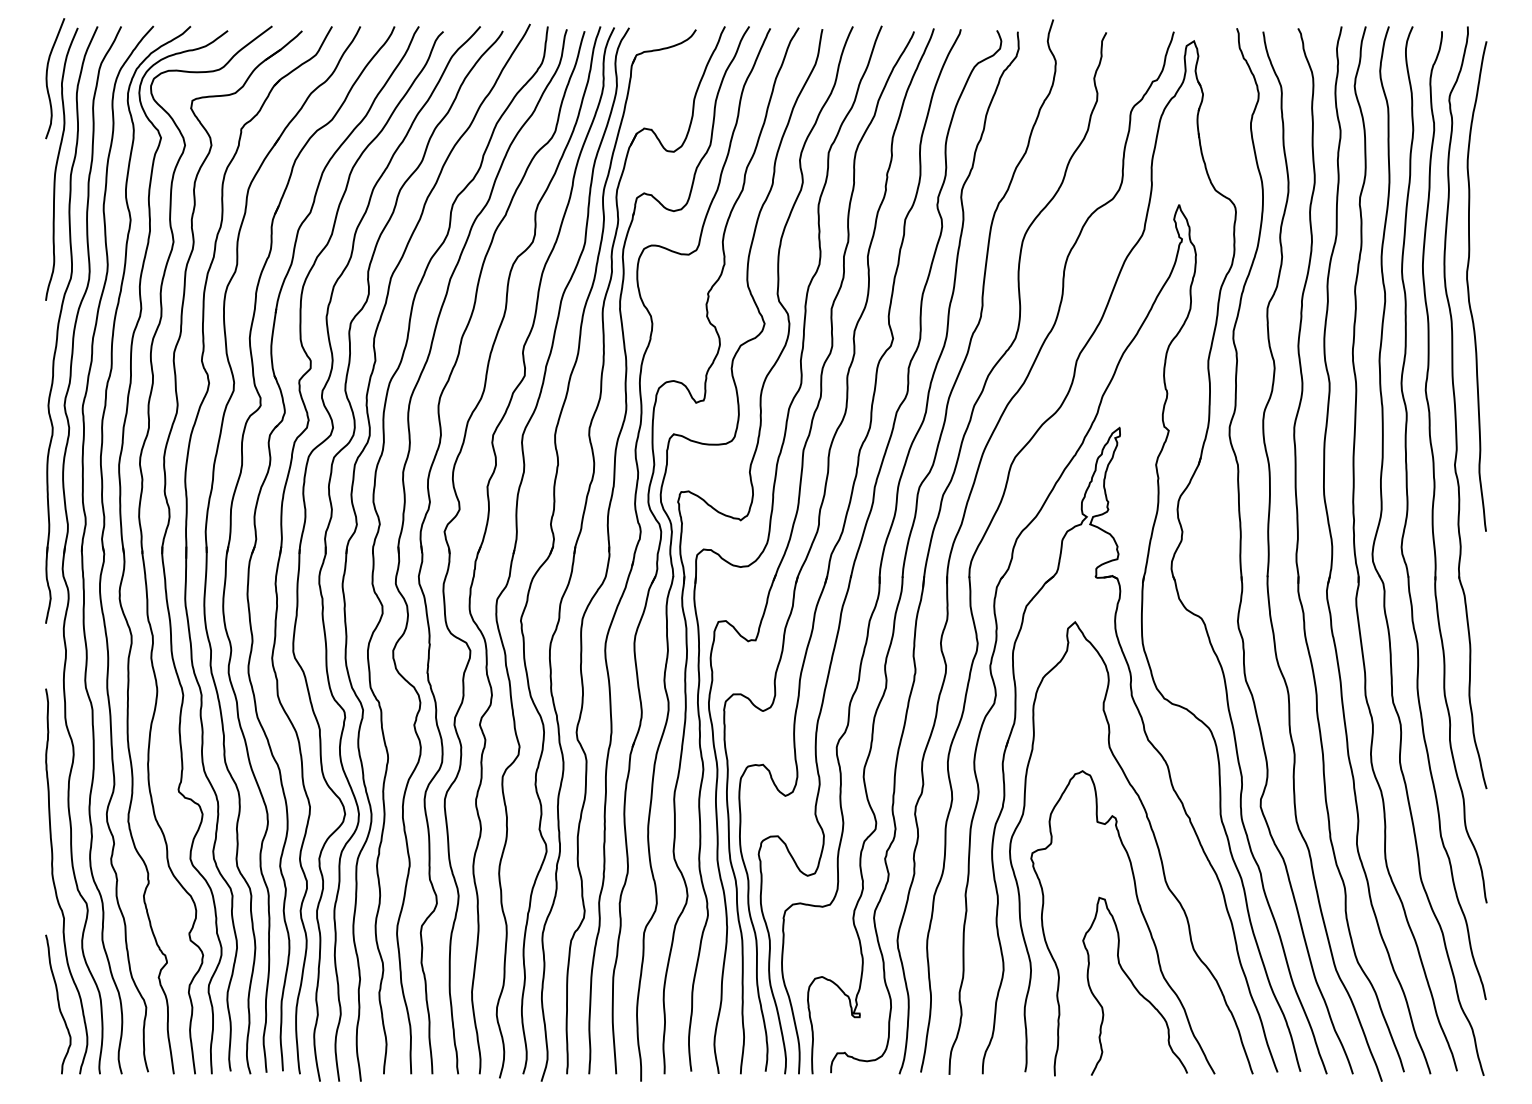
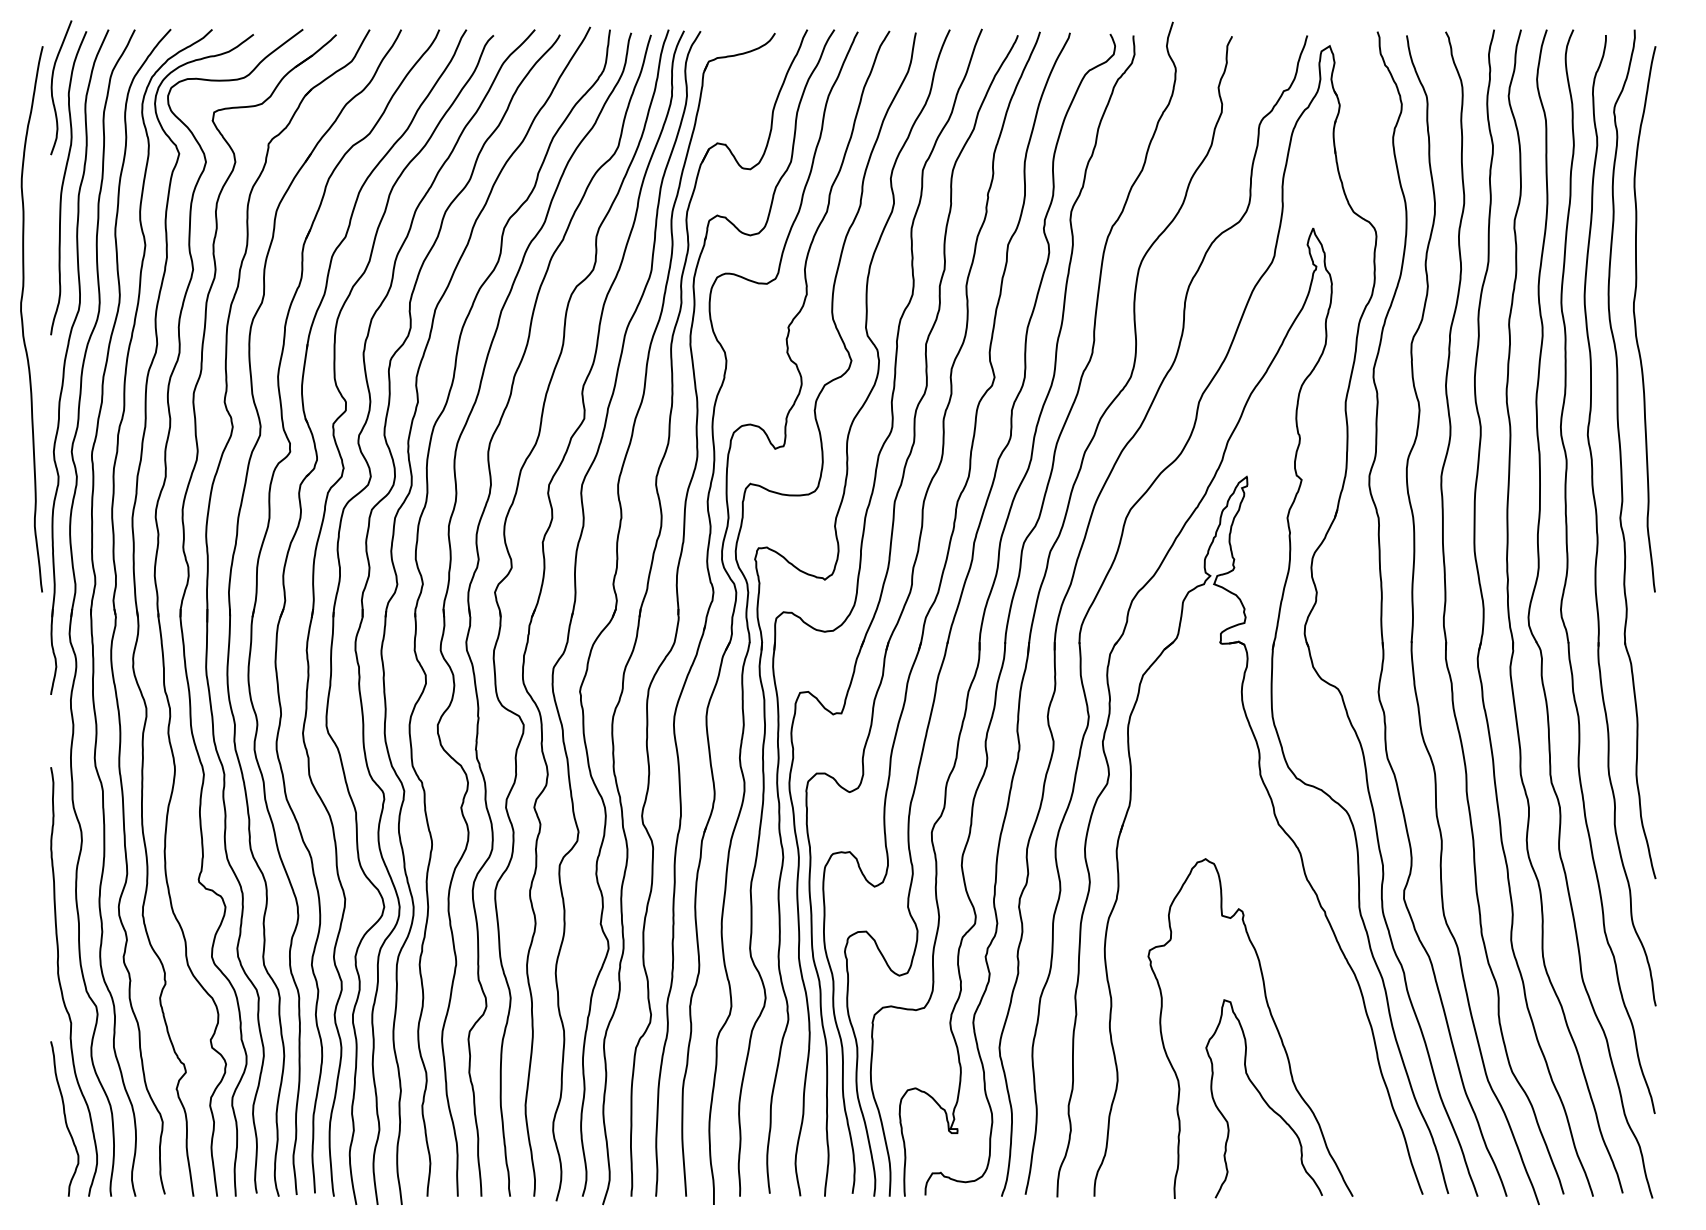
curve: (21, 289) -> (23, 322), added
curve: (1154, 840) -> (1285, 936), removed

